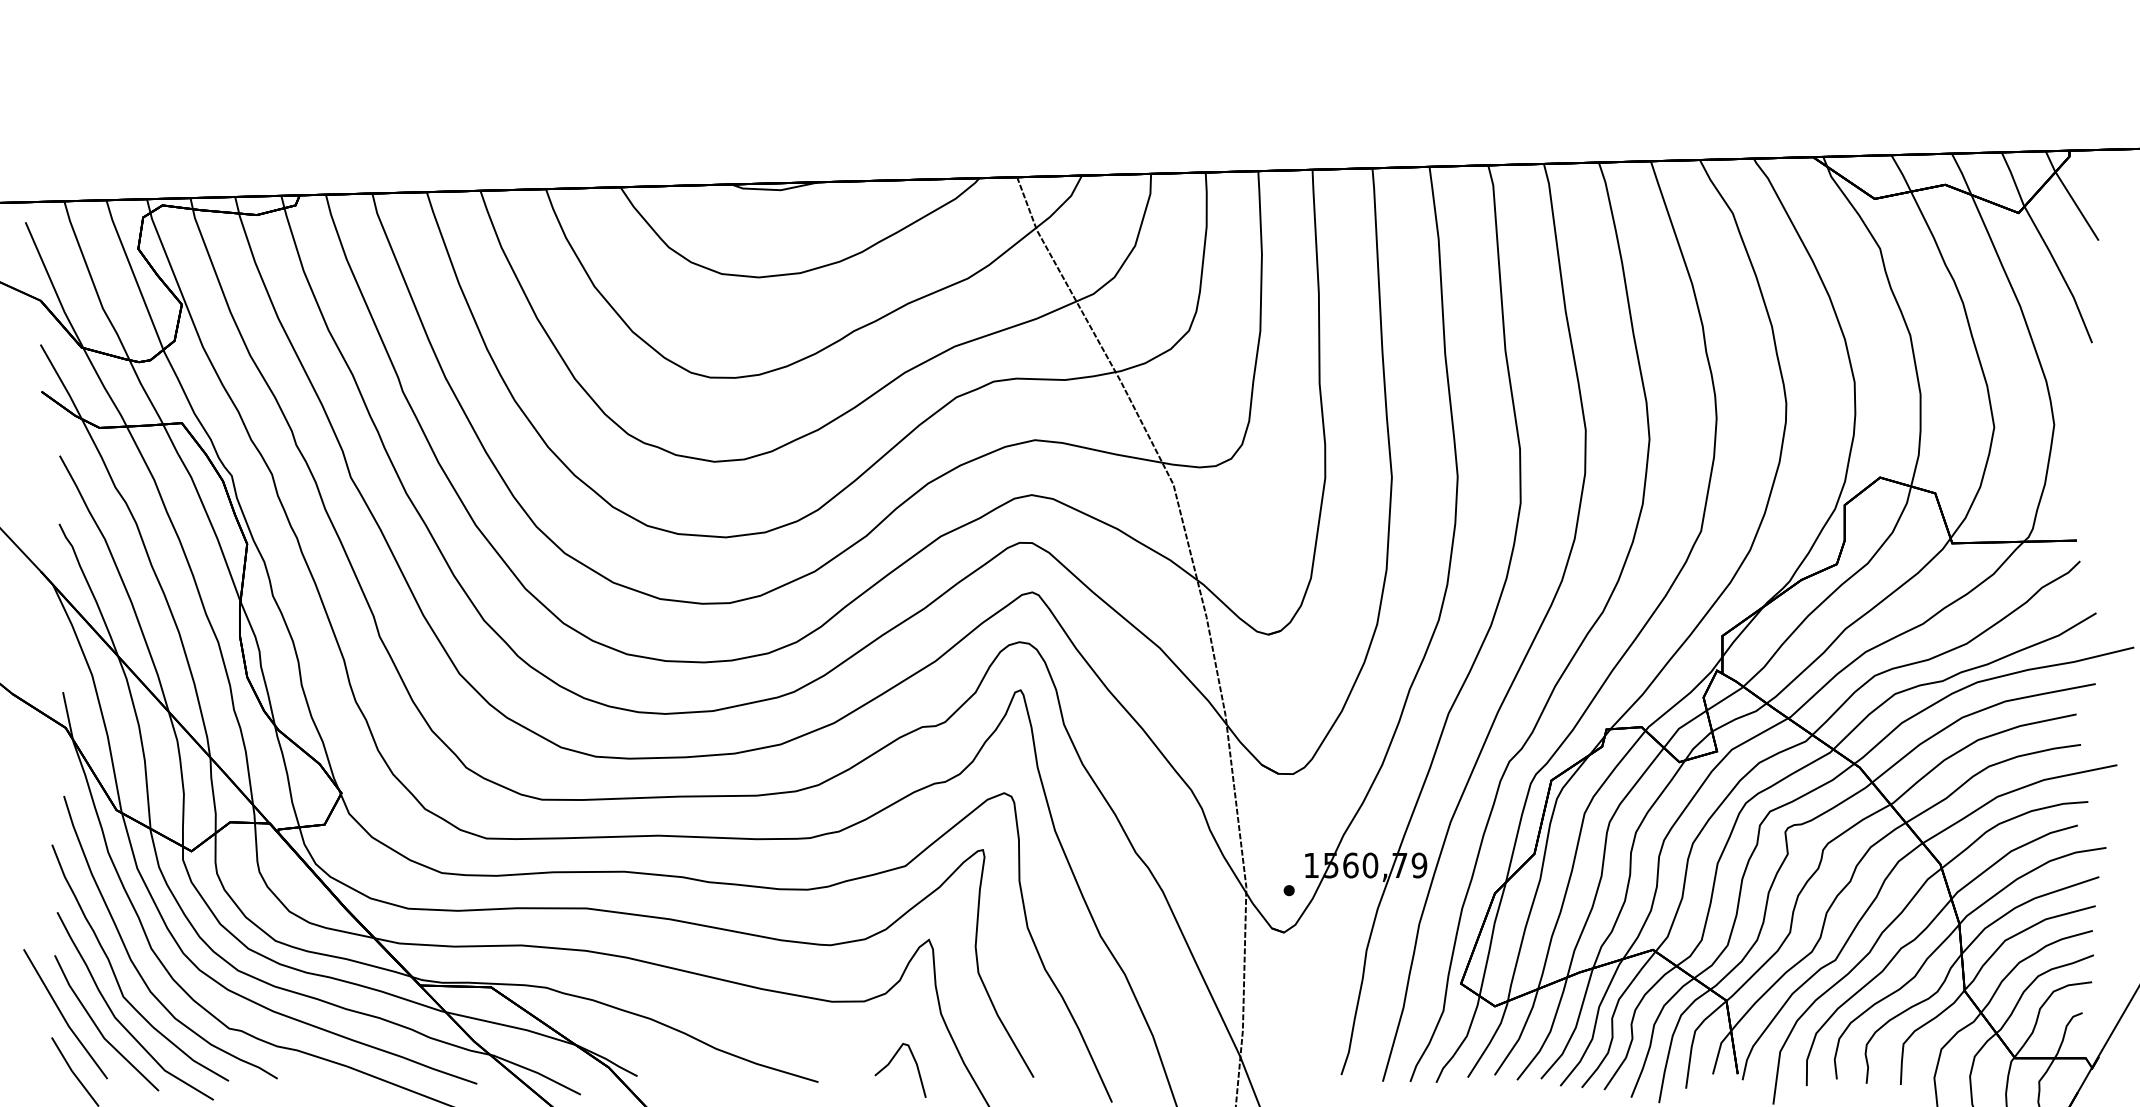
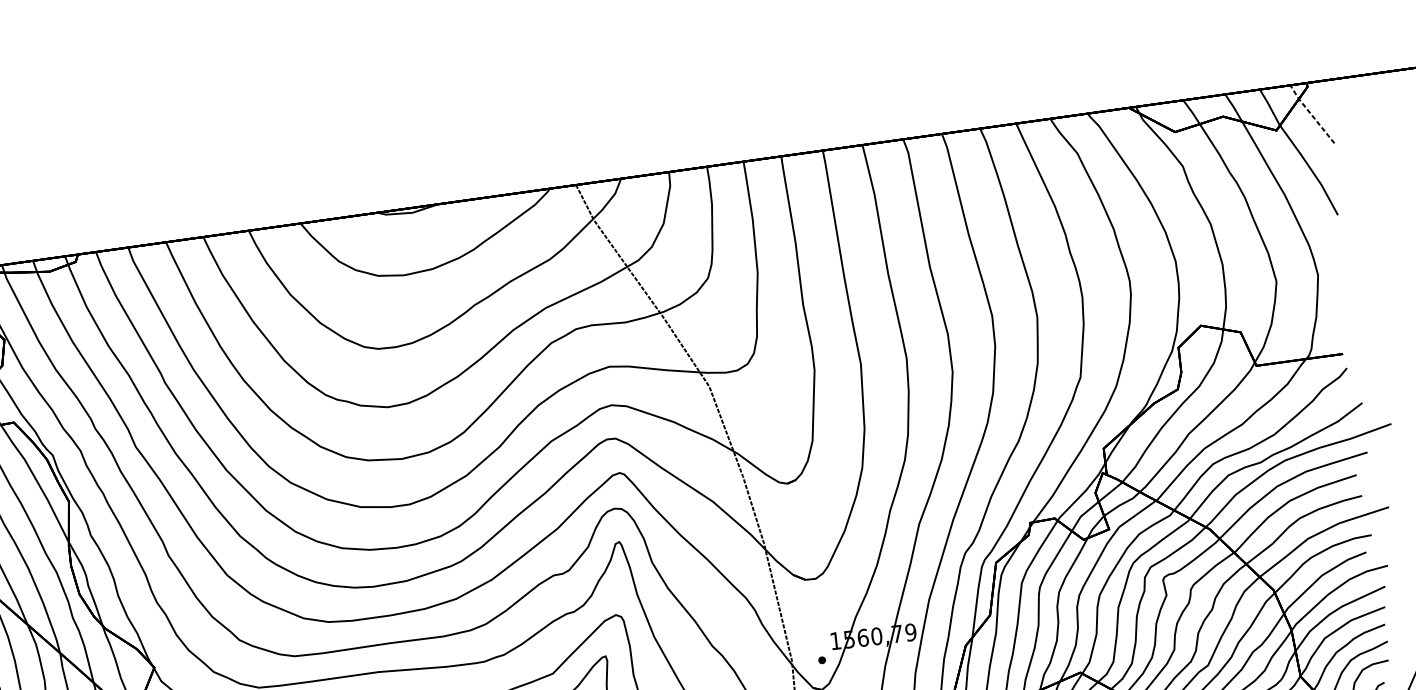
line: (2070, 196) -> (1311, 114), solid -> dashed

